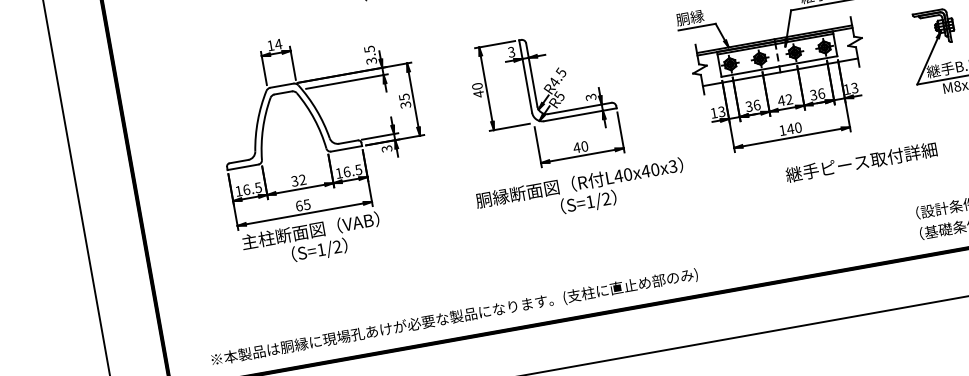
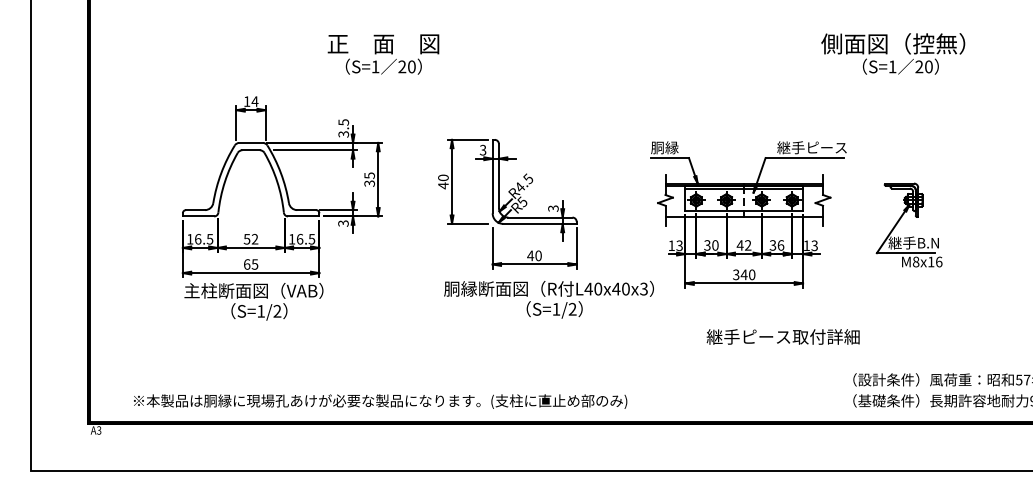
text: (757, 105) -> (715, 245), 36 -> 30
text: (782, 130) -> (736, 274), 140 -> 340
text: (860, 161) -> (782, 336), moved
text: (295, 180) -> (247, 238), 32 -> 52
text: (580, 193) -> (548, 299), moved

